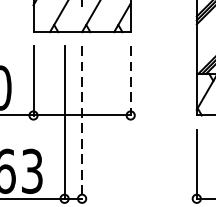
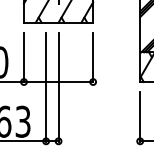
line: (131, 81) -> (93, 57), dashed -> solid
line: (82, 123) -> (58, 87), dashed -> solid

